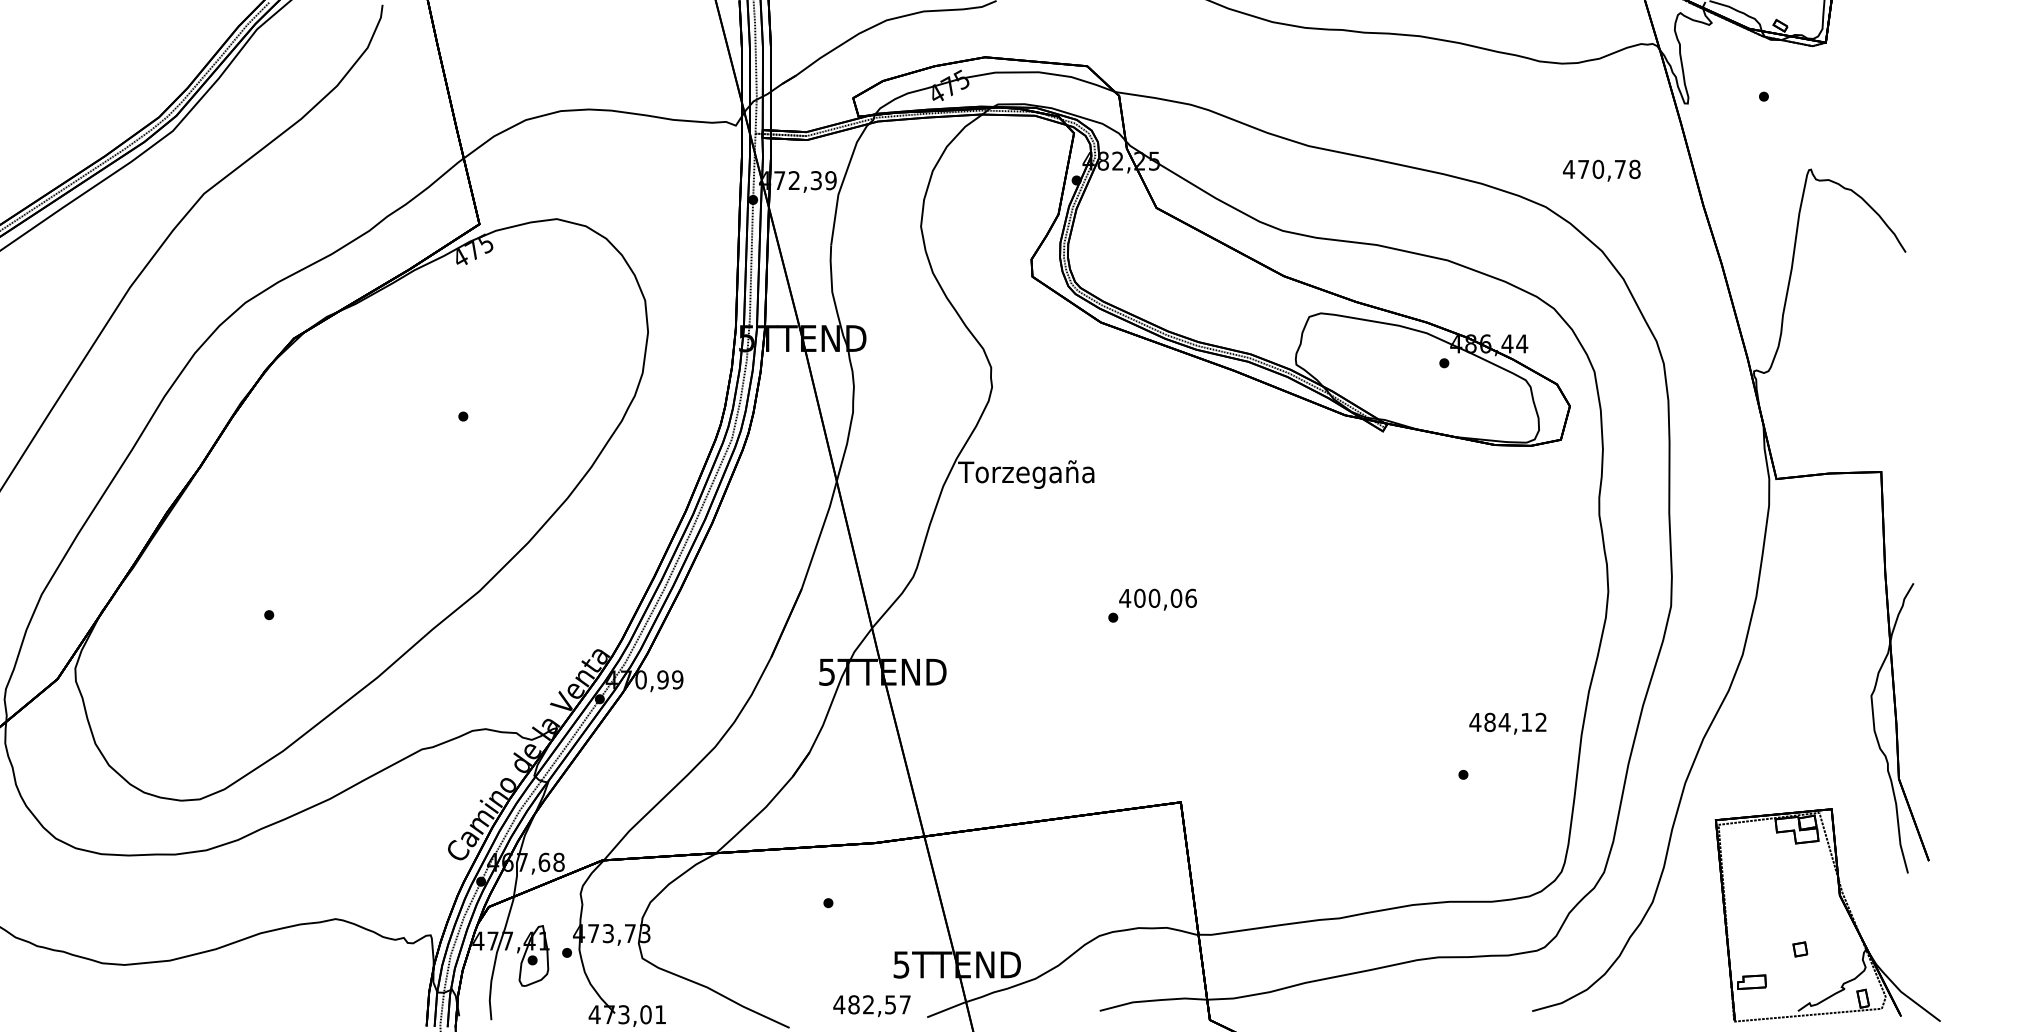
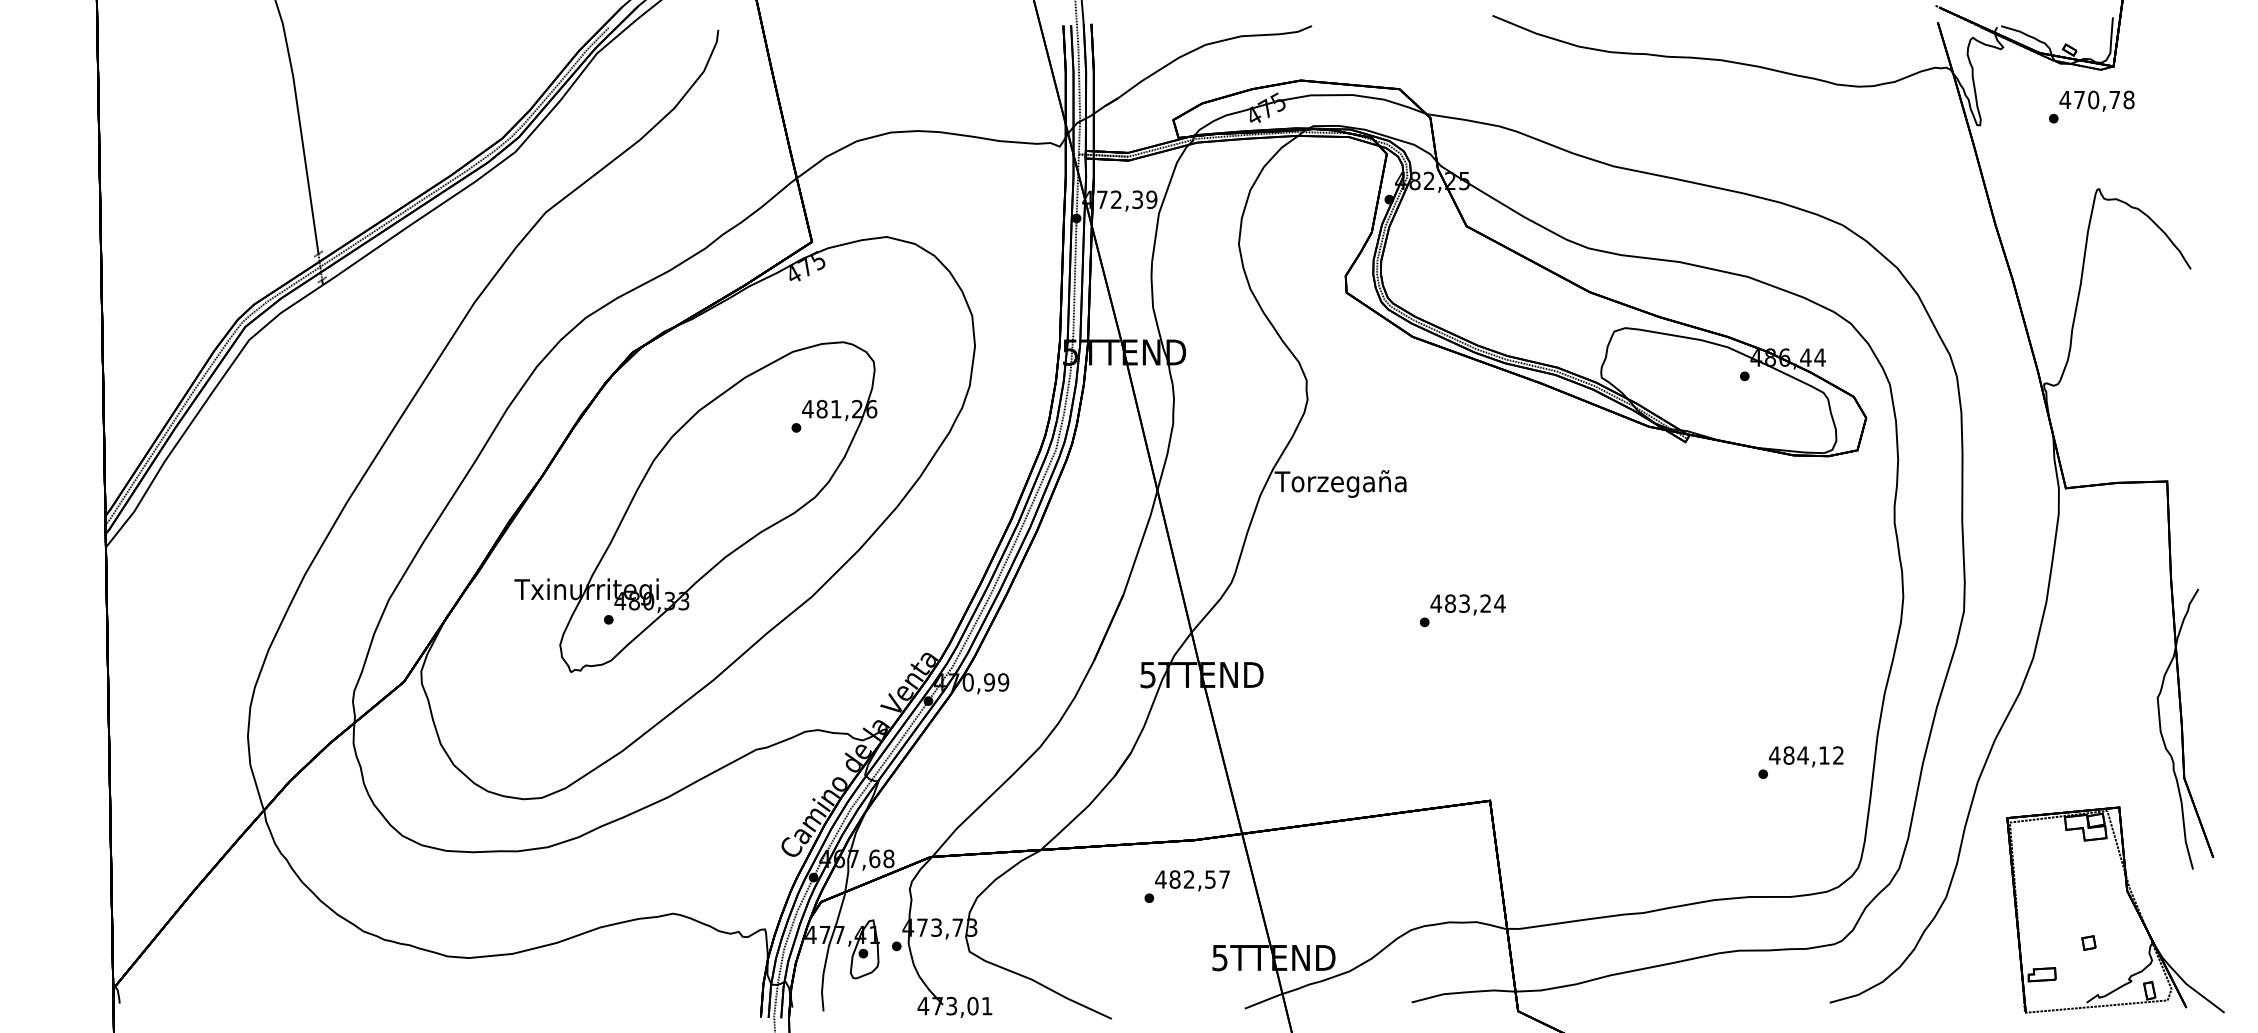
text: (1601, 169) -> (2096, 100), moved
part: (358, 497) -> (695, 506), added
text: (1165, 598) -> (1475, 603), 400,06 -> 483,24
text: (1508, 723) -> (1806, 756), moved
text: (872, 1005) -> (1192, 880), moved

